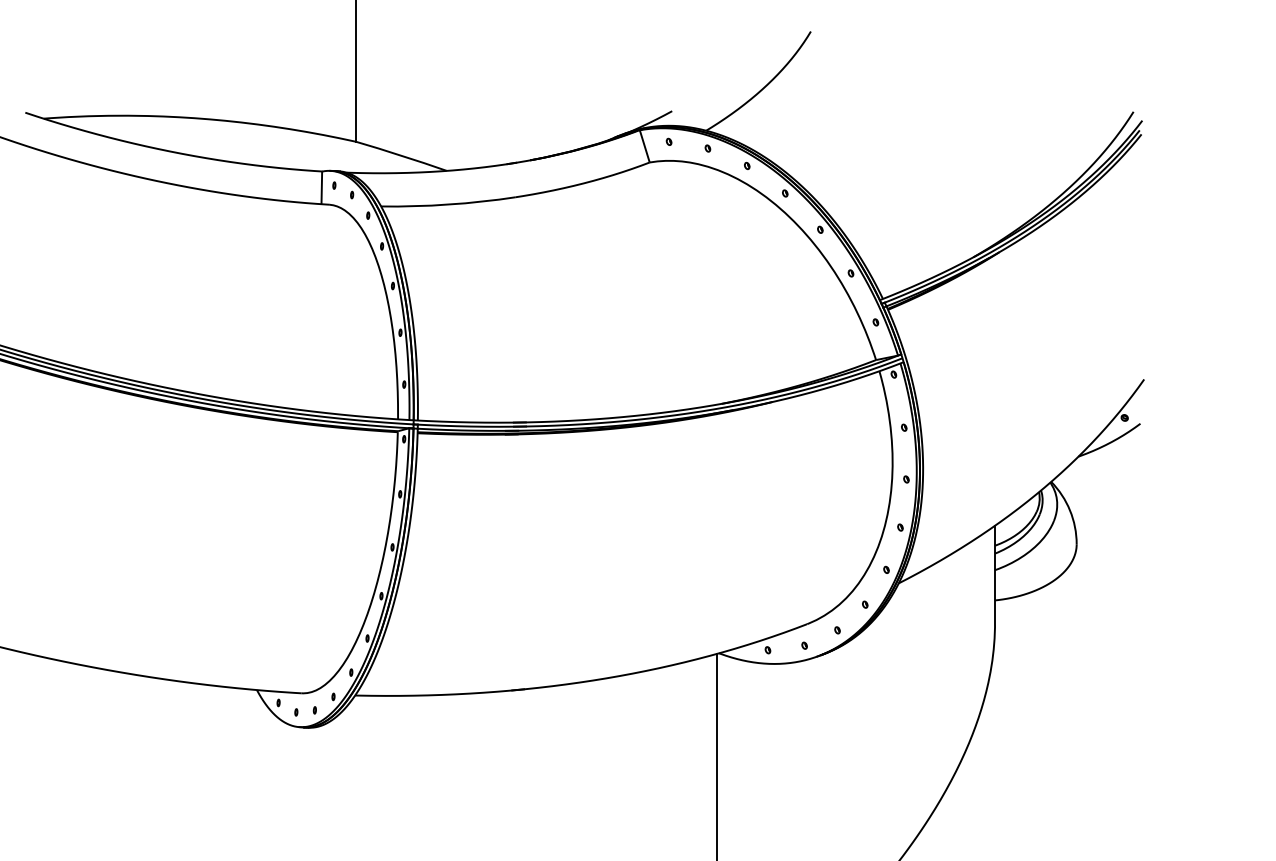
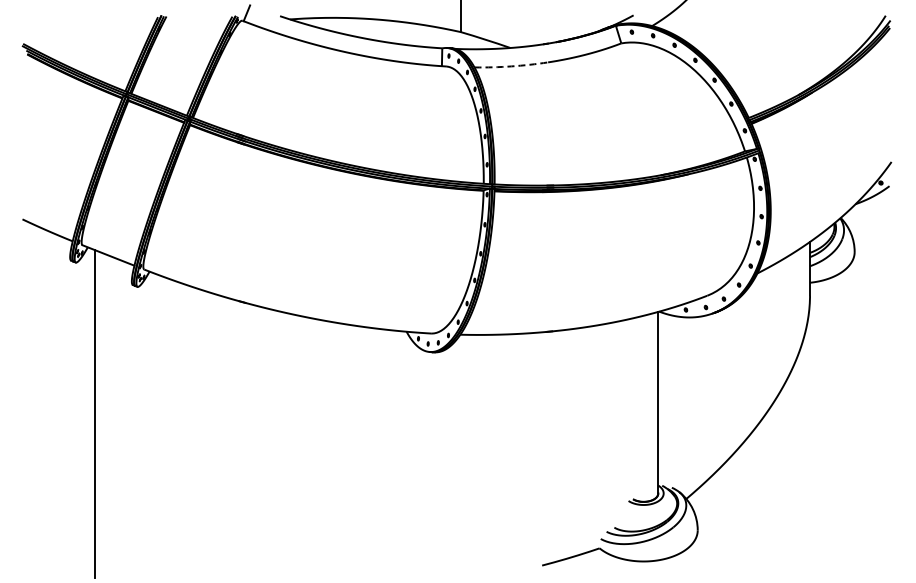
arc: (448, 204) -> (511, 66), solid -> dashed

